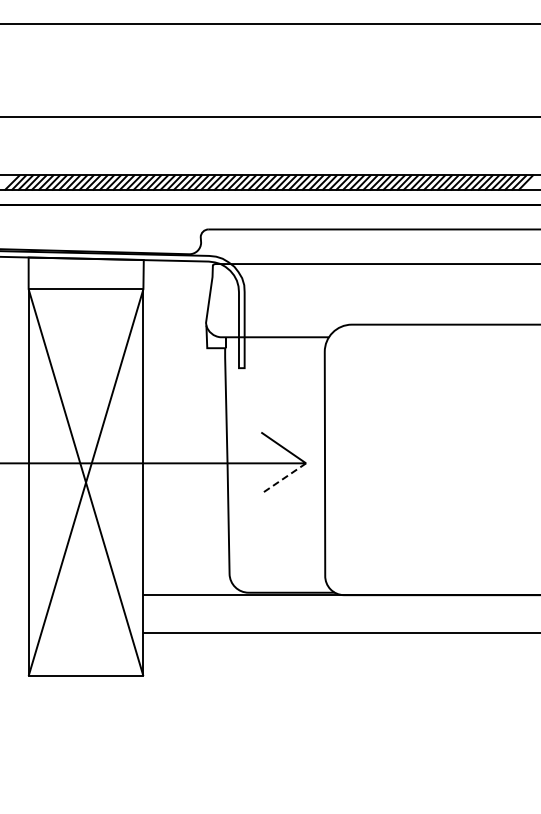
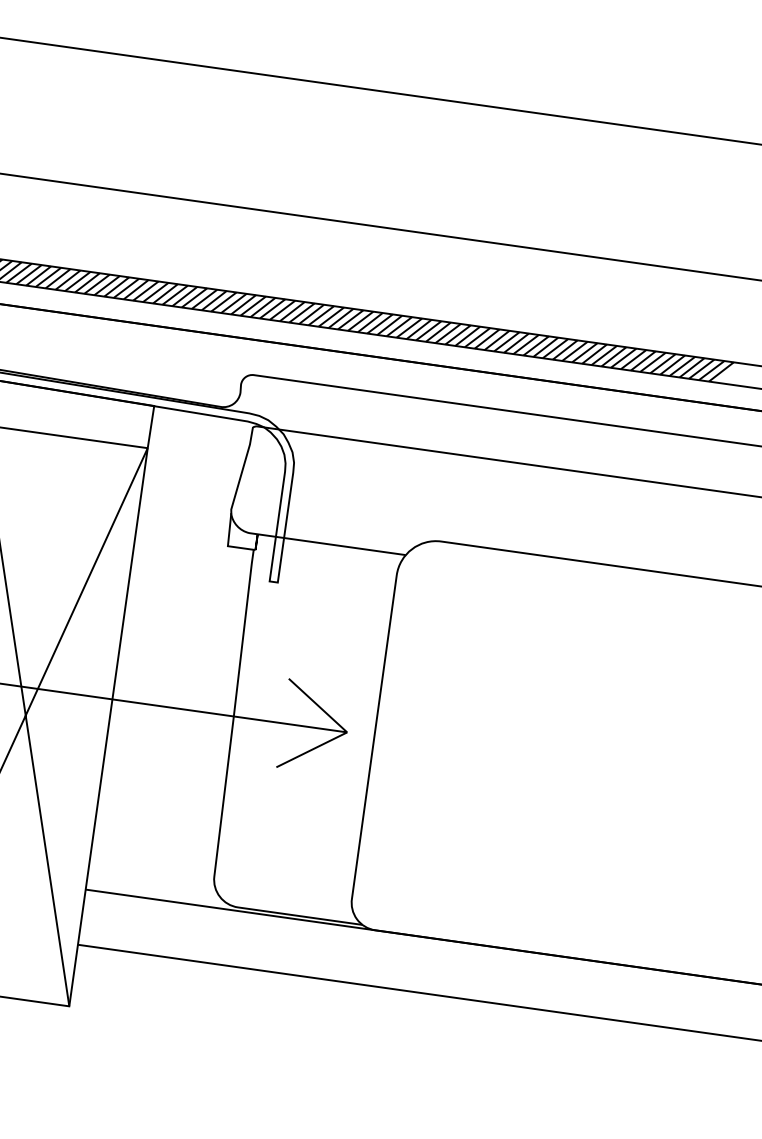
line: (283, 478) -> (311, 749), dashed -> solid

